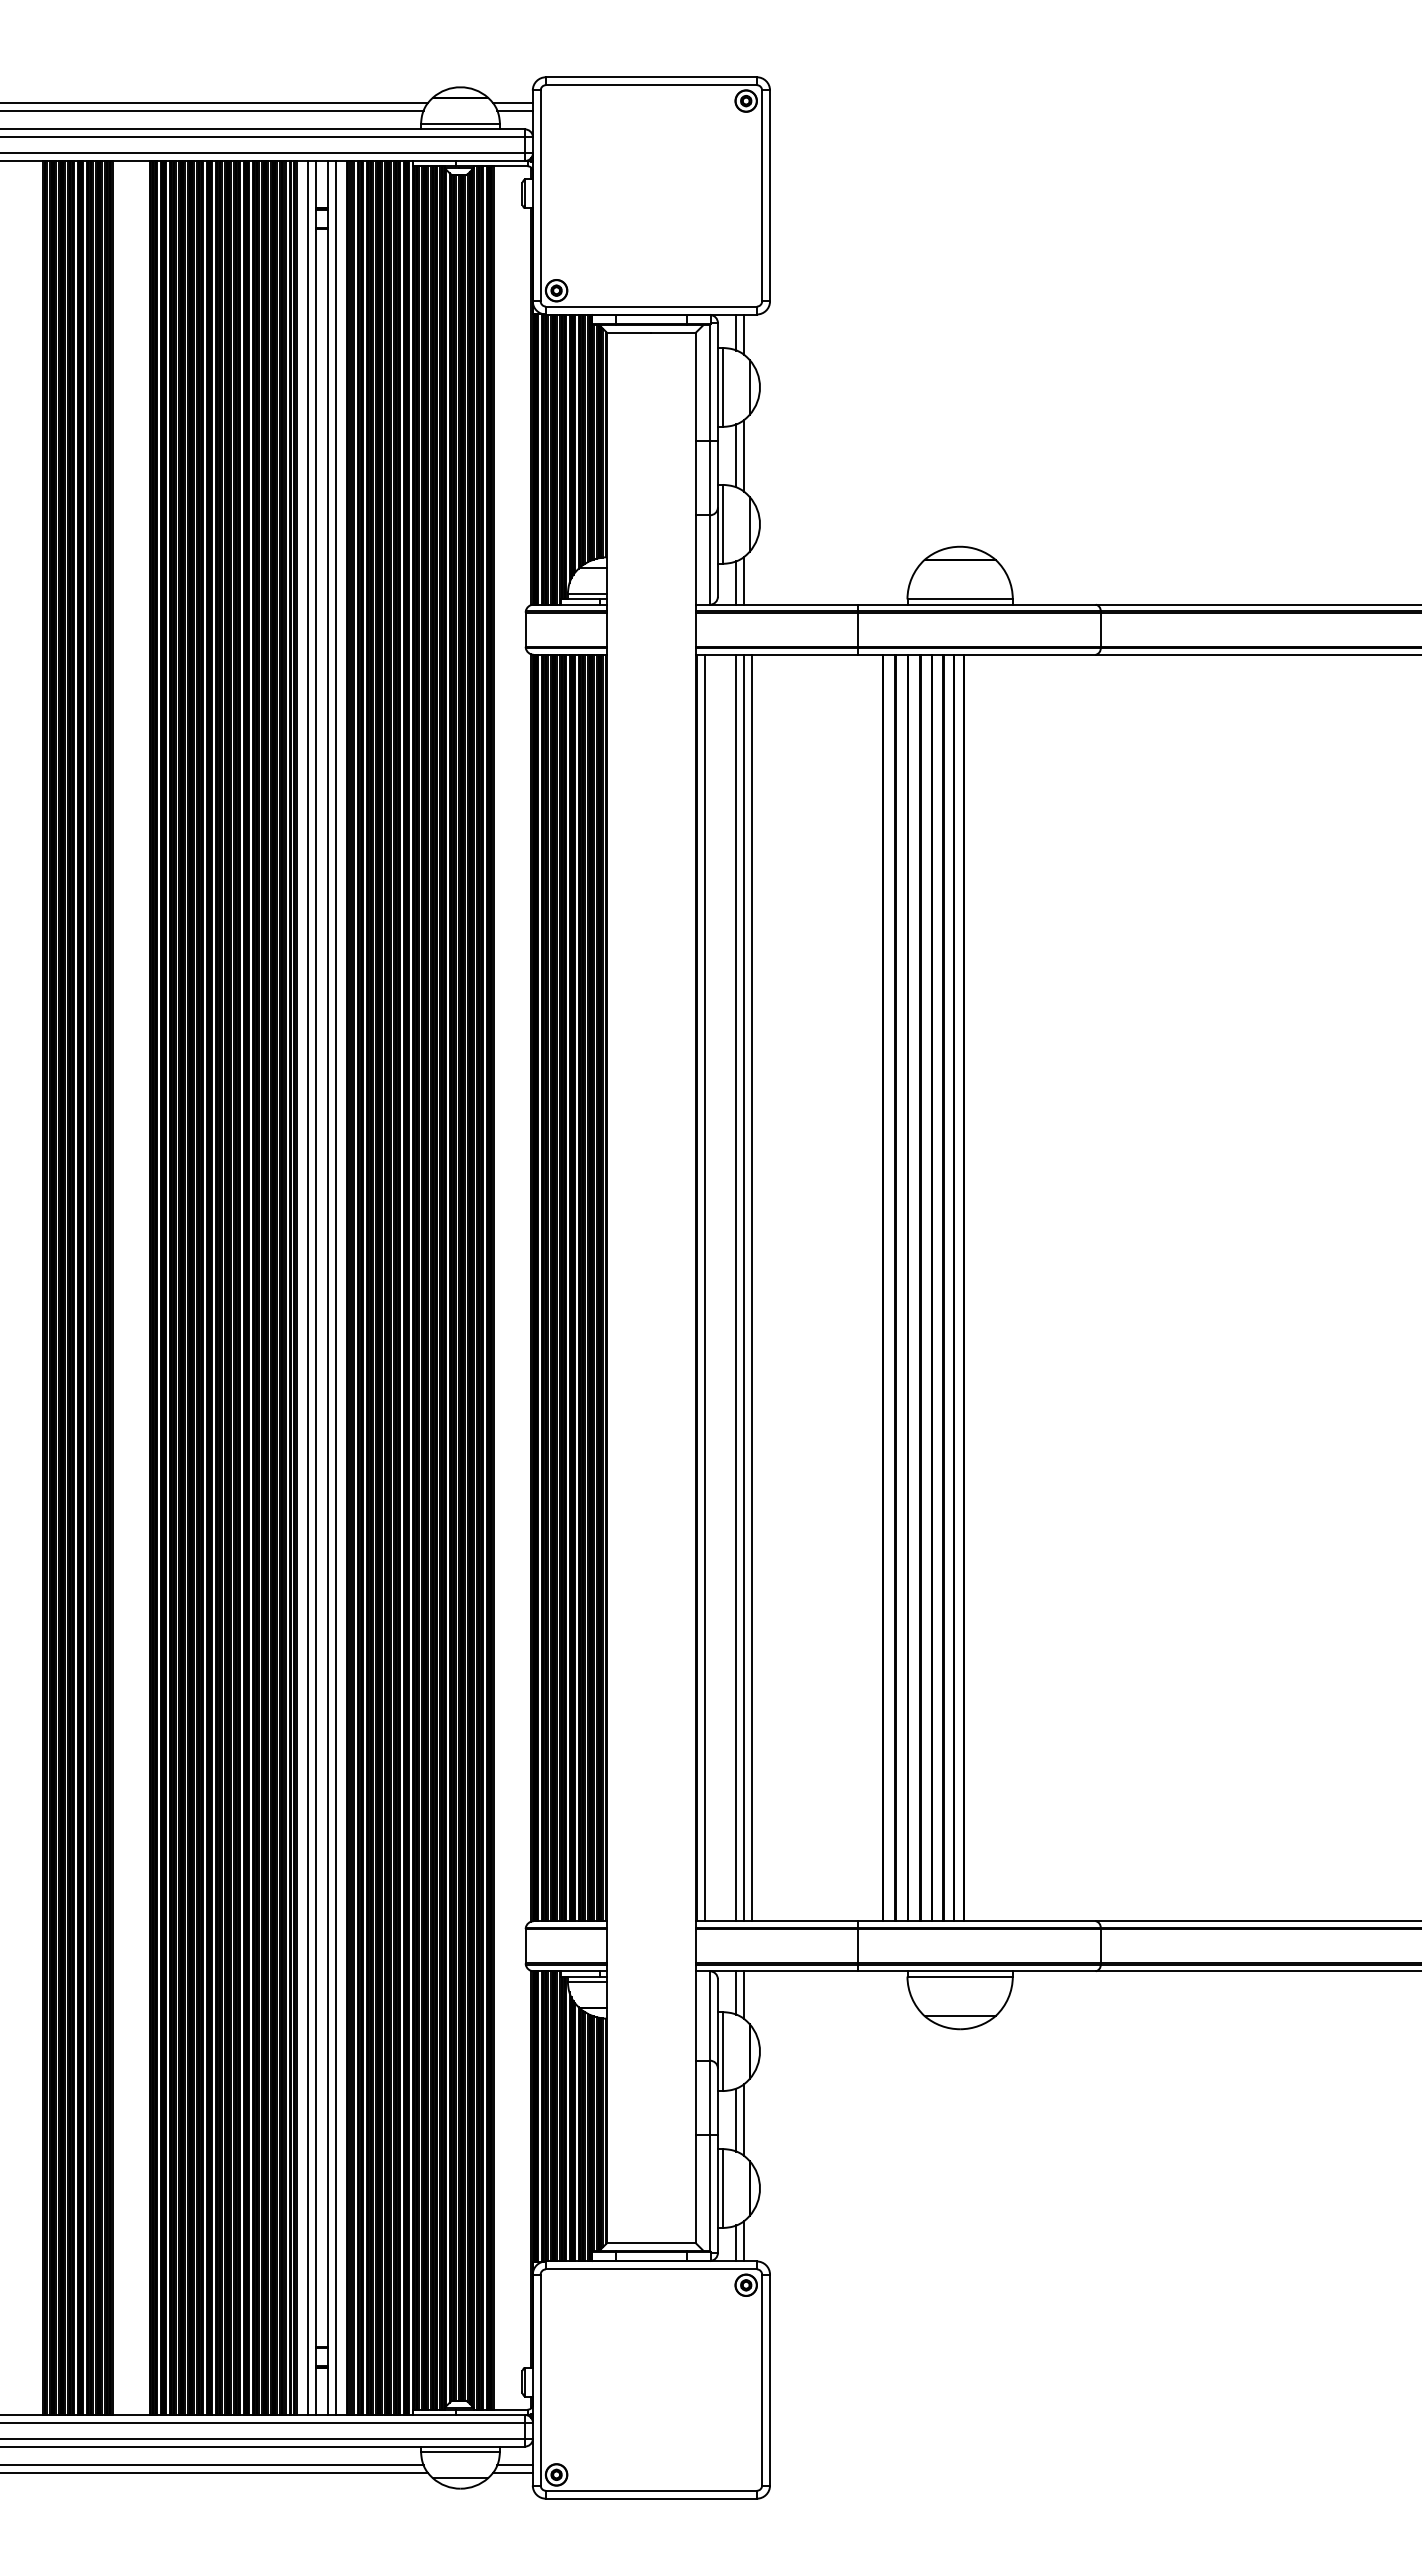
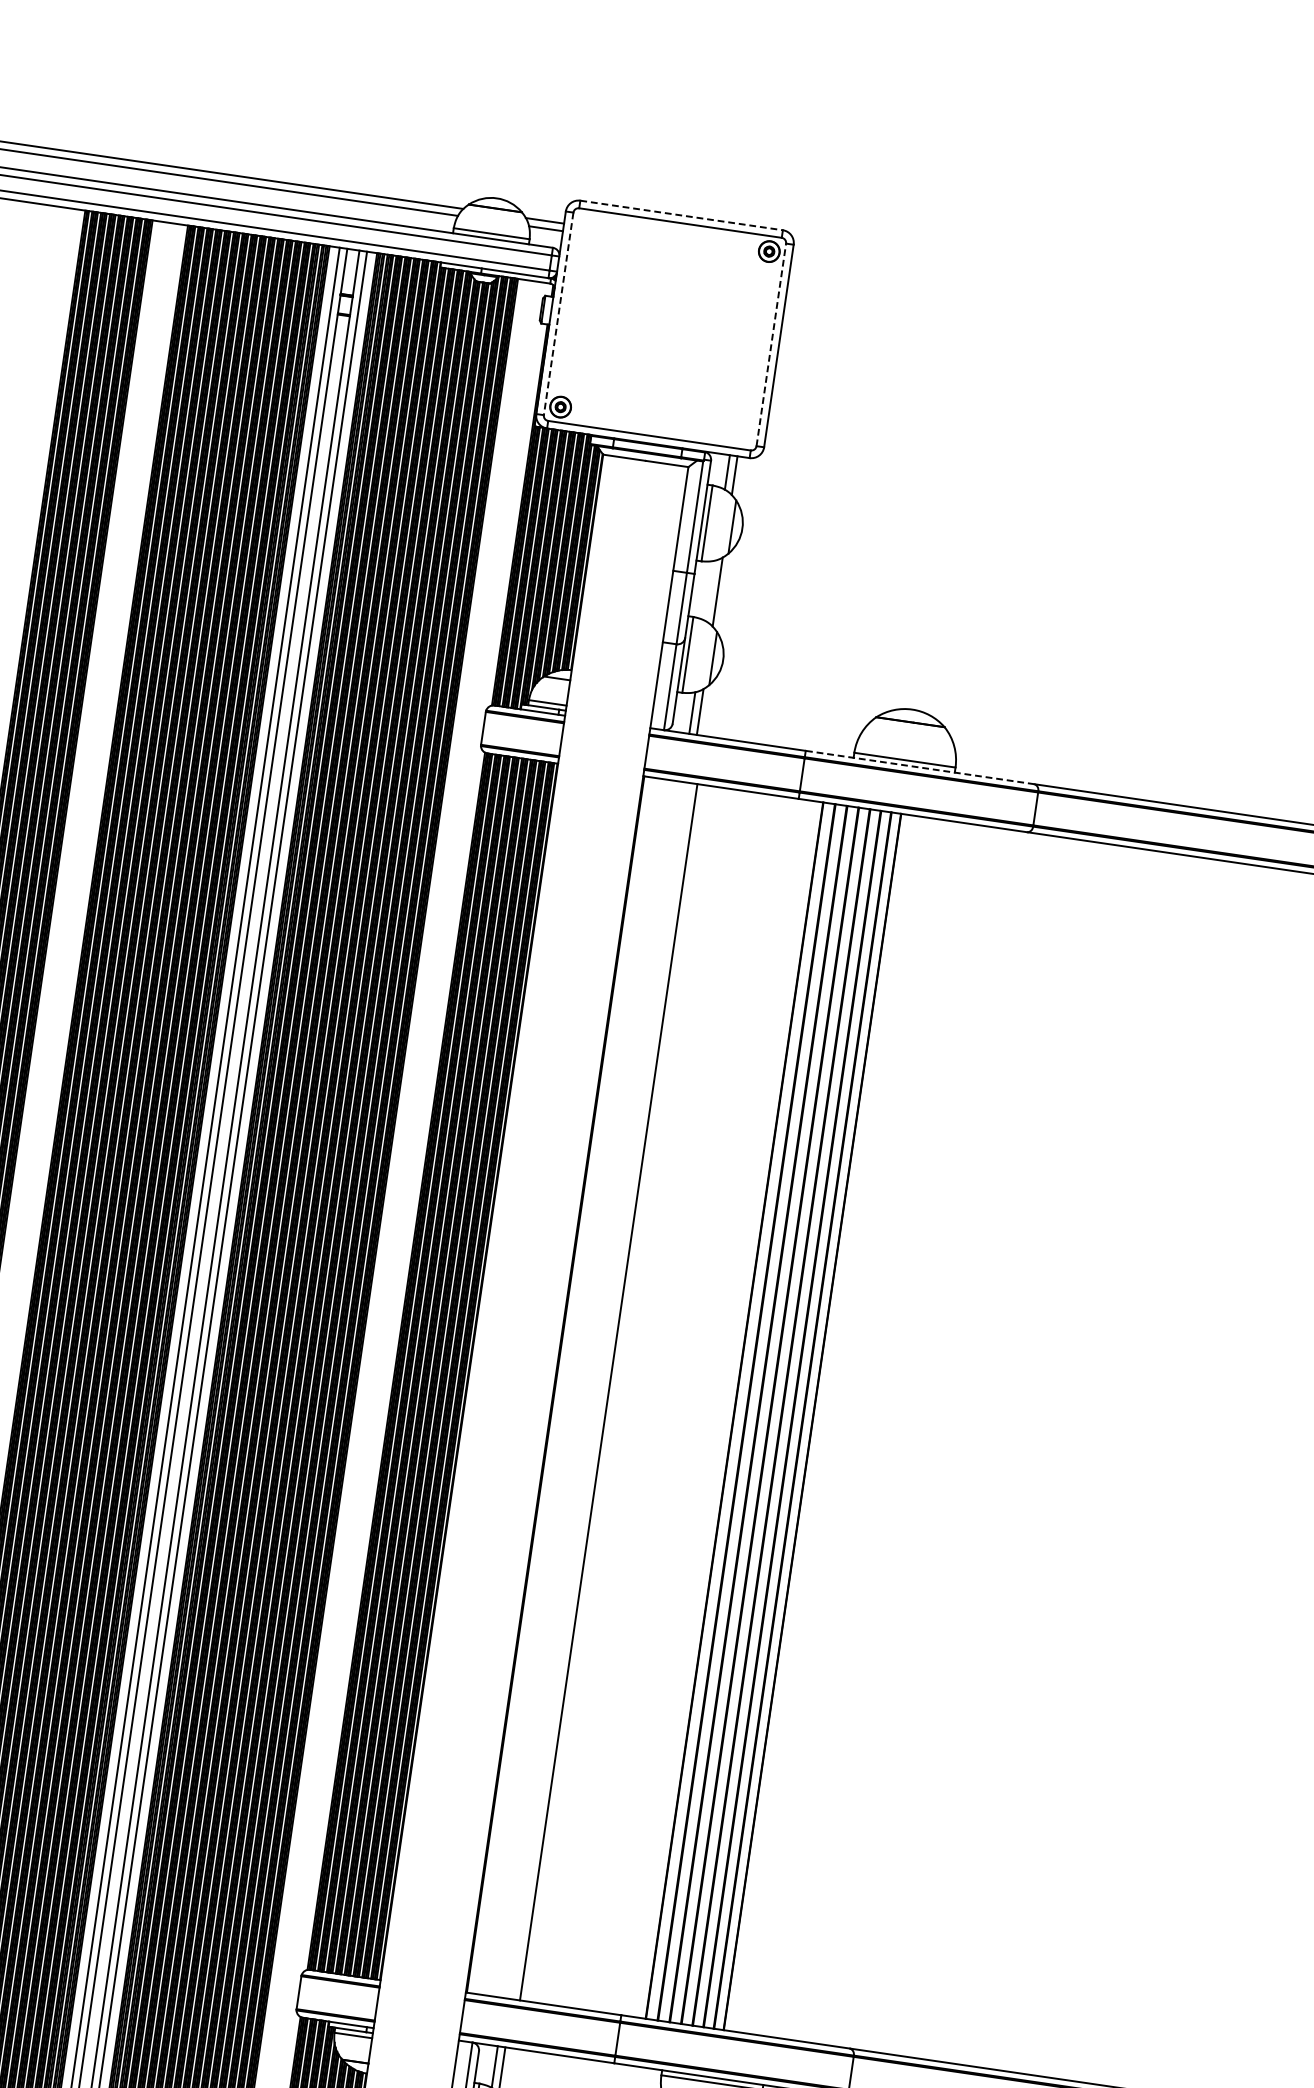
line: (651, 77) -> (681, 215), solid -> dashed
line: (762, 195) -> (771, 344), solid -> dashed
line: (540, 196) -> (558, 314), solid -> dashed
line: (736, 455) -> (710, 590), removed
line: (976, 604) -> (919, 767), solid -> dashed
line: (704, 1287) -> (563, 1385), removed
line: (736, 1287) -> (593, 1389), removed
line: (744, 1287) -> (601, 1390), removed

